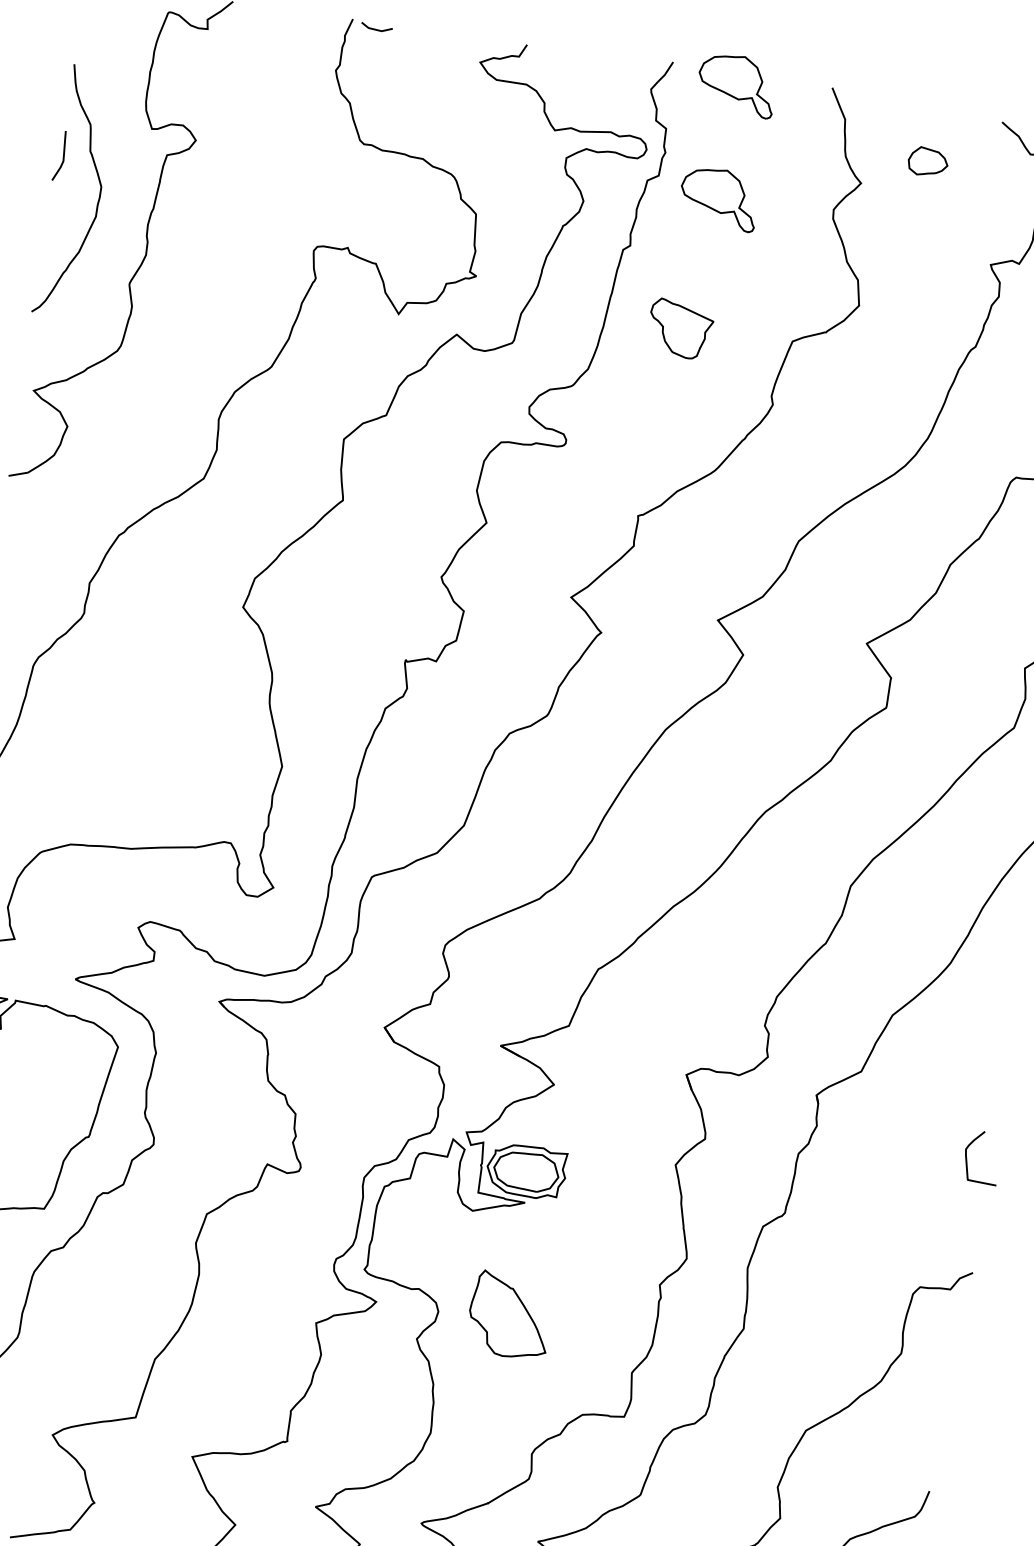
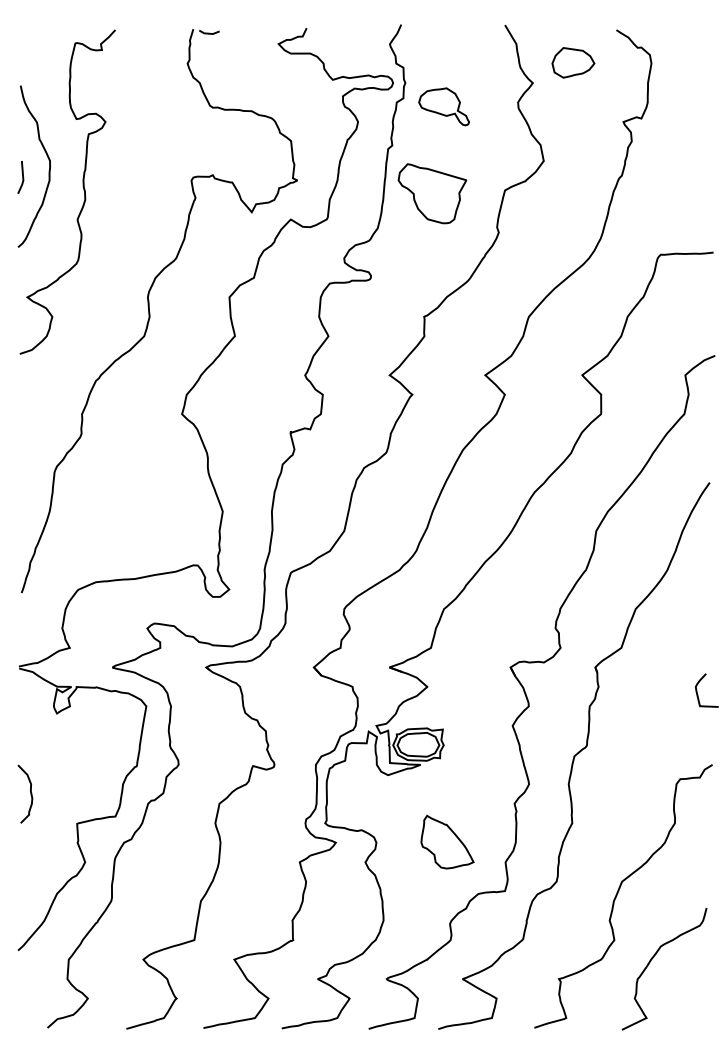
part: (736, 84) -> (443, 32), removed
curve: (62, 156) -> (22, 177), moved
part: (928, 161) -> (573, 62), size x1.67
part: (680, 328) -> (432, 193), size x1.67
part: (510, 1314) -> (447, 841), moved

